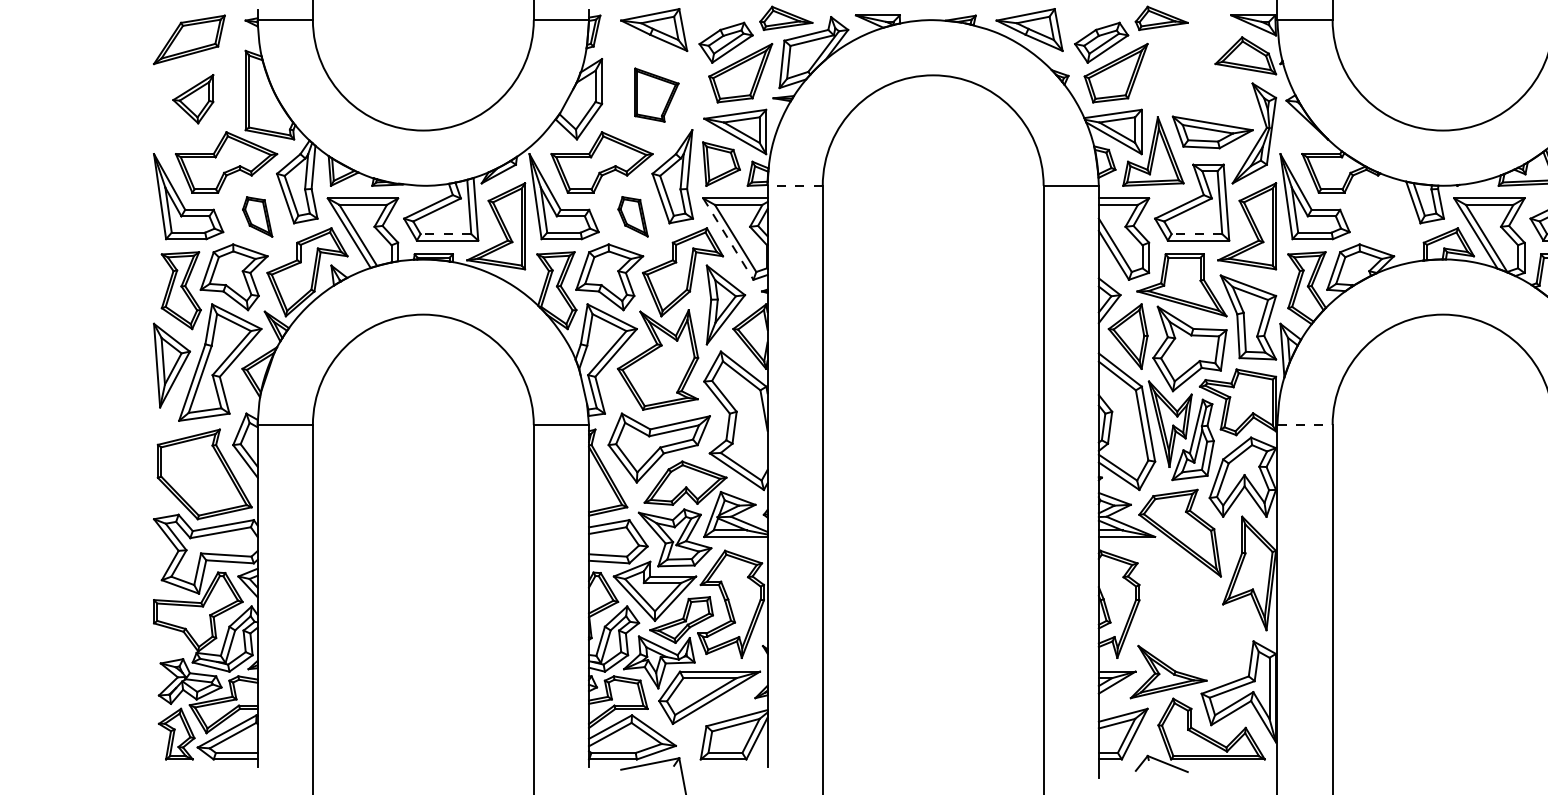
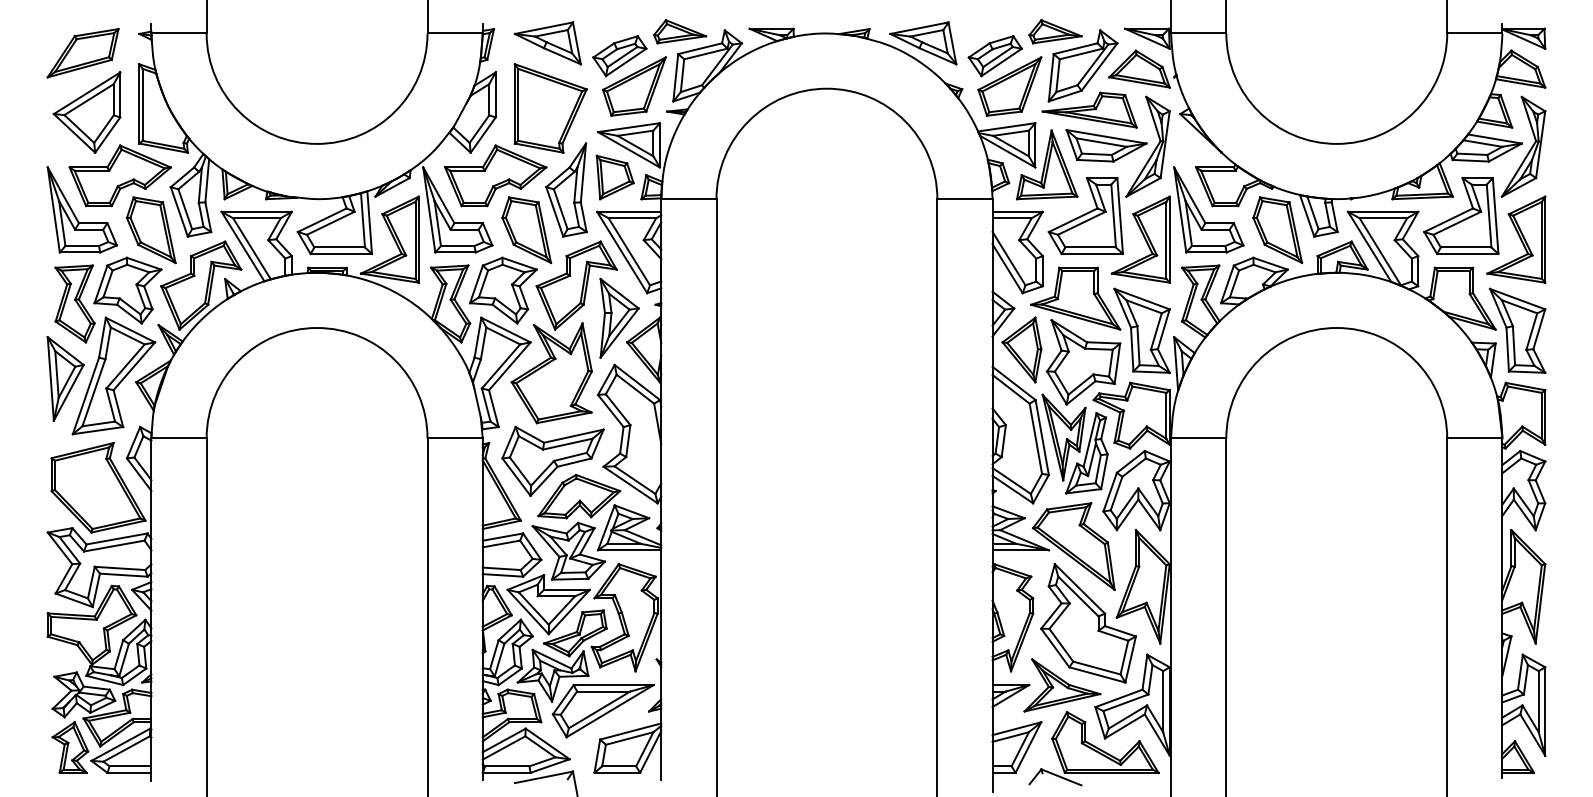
part: (1195, 65) -> (1089, 78), added
part: (656, 95) -> (550, 108), size x1.67
part: (192, 99) -> (86, 112), size x1.67
line: (794, 186) -> (688, 199), dashed -> solid
part: (632, 216) -> (526, 229), size x1.67
part: (1383, 216) -> (1277, 229), added
part: (257, 217) -> (151, 230), size x1.67
line: (445, 234) -> (339, 247), dashed -> solid
line: (1196, 234) -> (1090, 247), dashed -> solid
line: (728, 239) -> (622, 252), dashed -> solid
line: (1304, 425) -> (1198, 438), dashed -> solid
part: (1194, 610) -> (1088, 623), added

